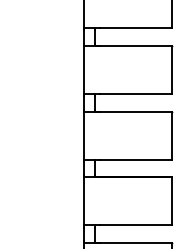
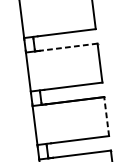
line: (135, 111) -> (68, 47), solid -> dashed
line: (171, 201) -> (106, 116), solid -> dashed

